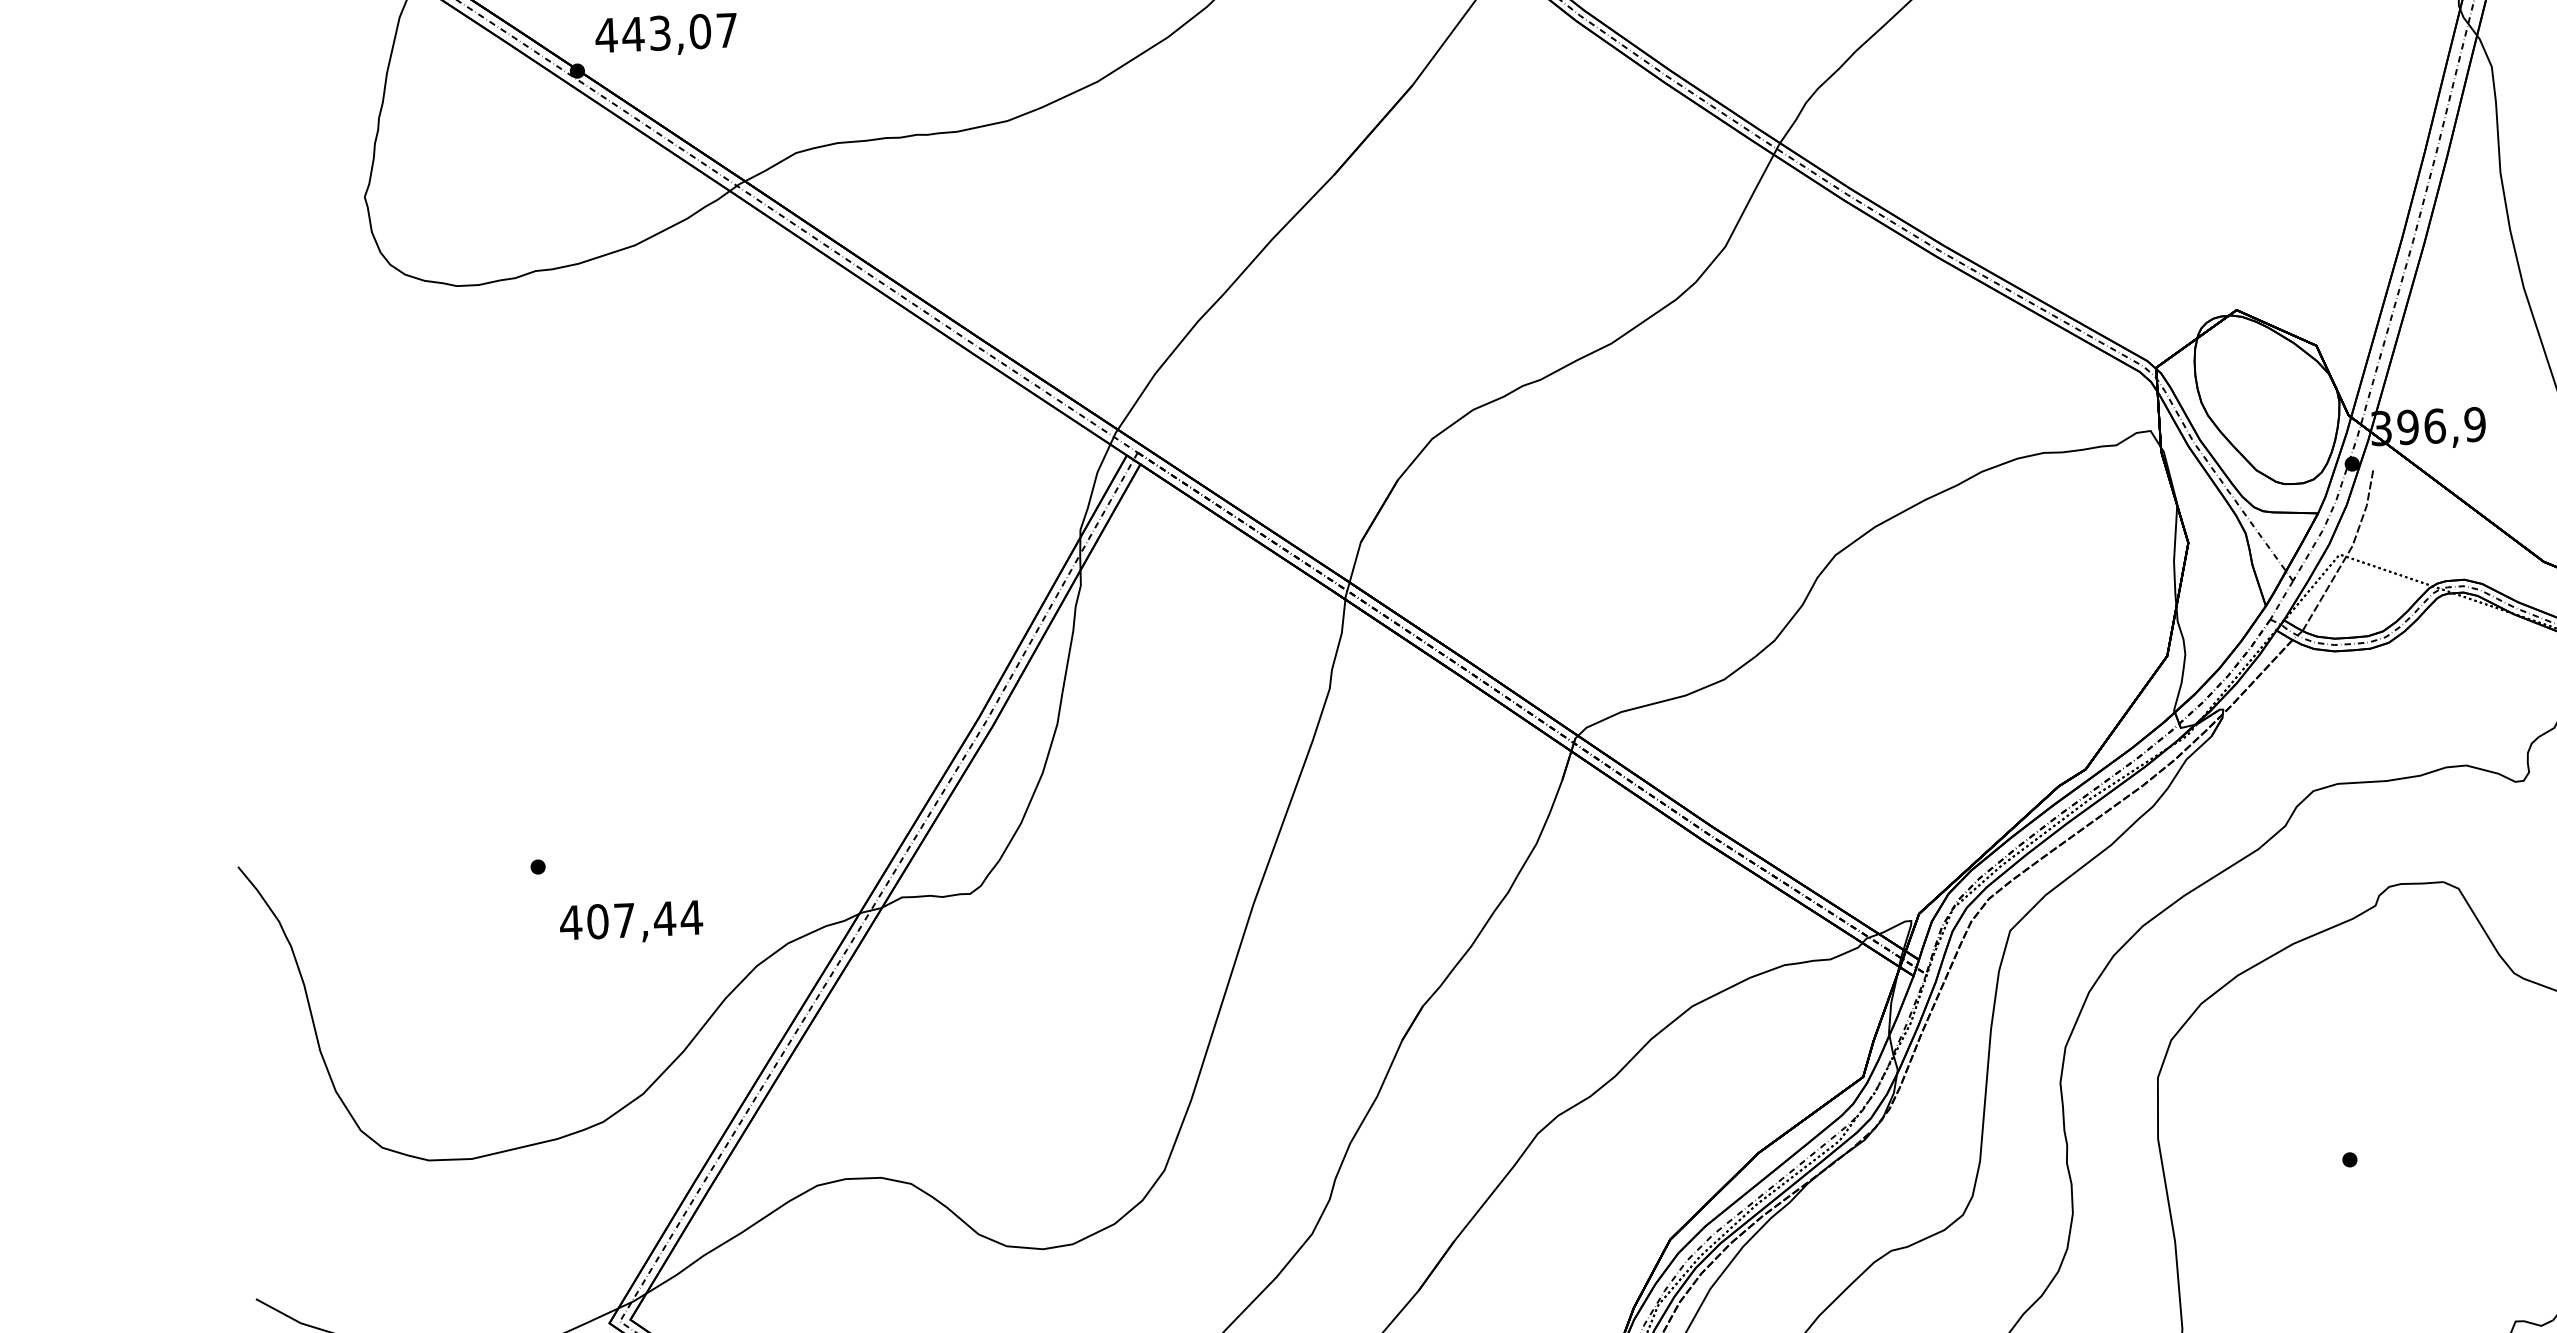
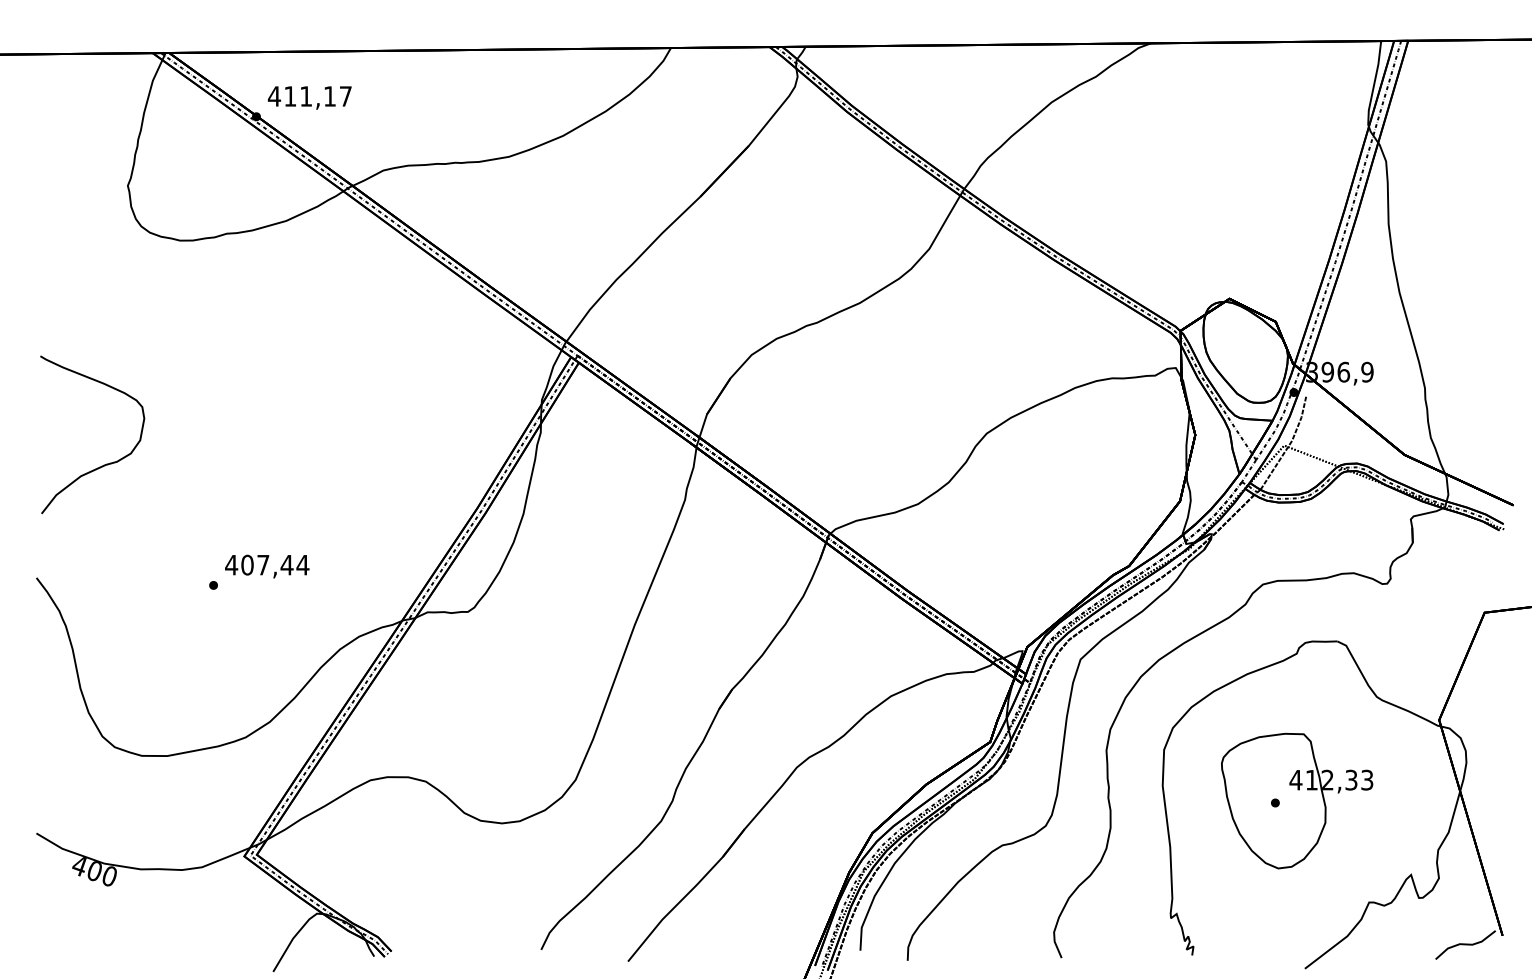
text: (665, 33) -> (309, 96), 443,07 -> 411,17
curve: (348, 668) -> (106, 463), added
text: (631, 922) -> (267, 566), moved
part: (2387, 1154) -> (1297, 800), added

